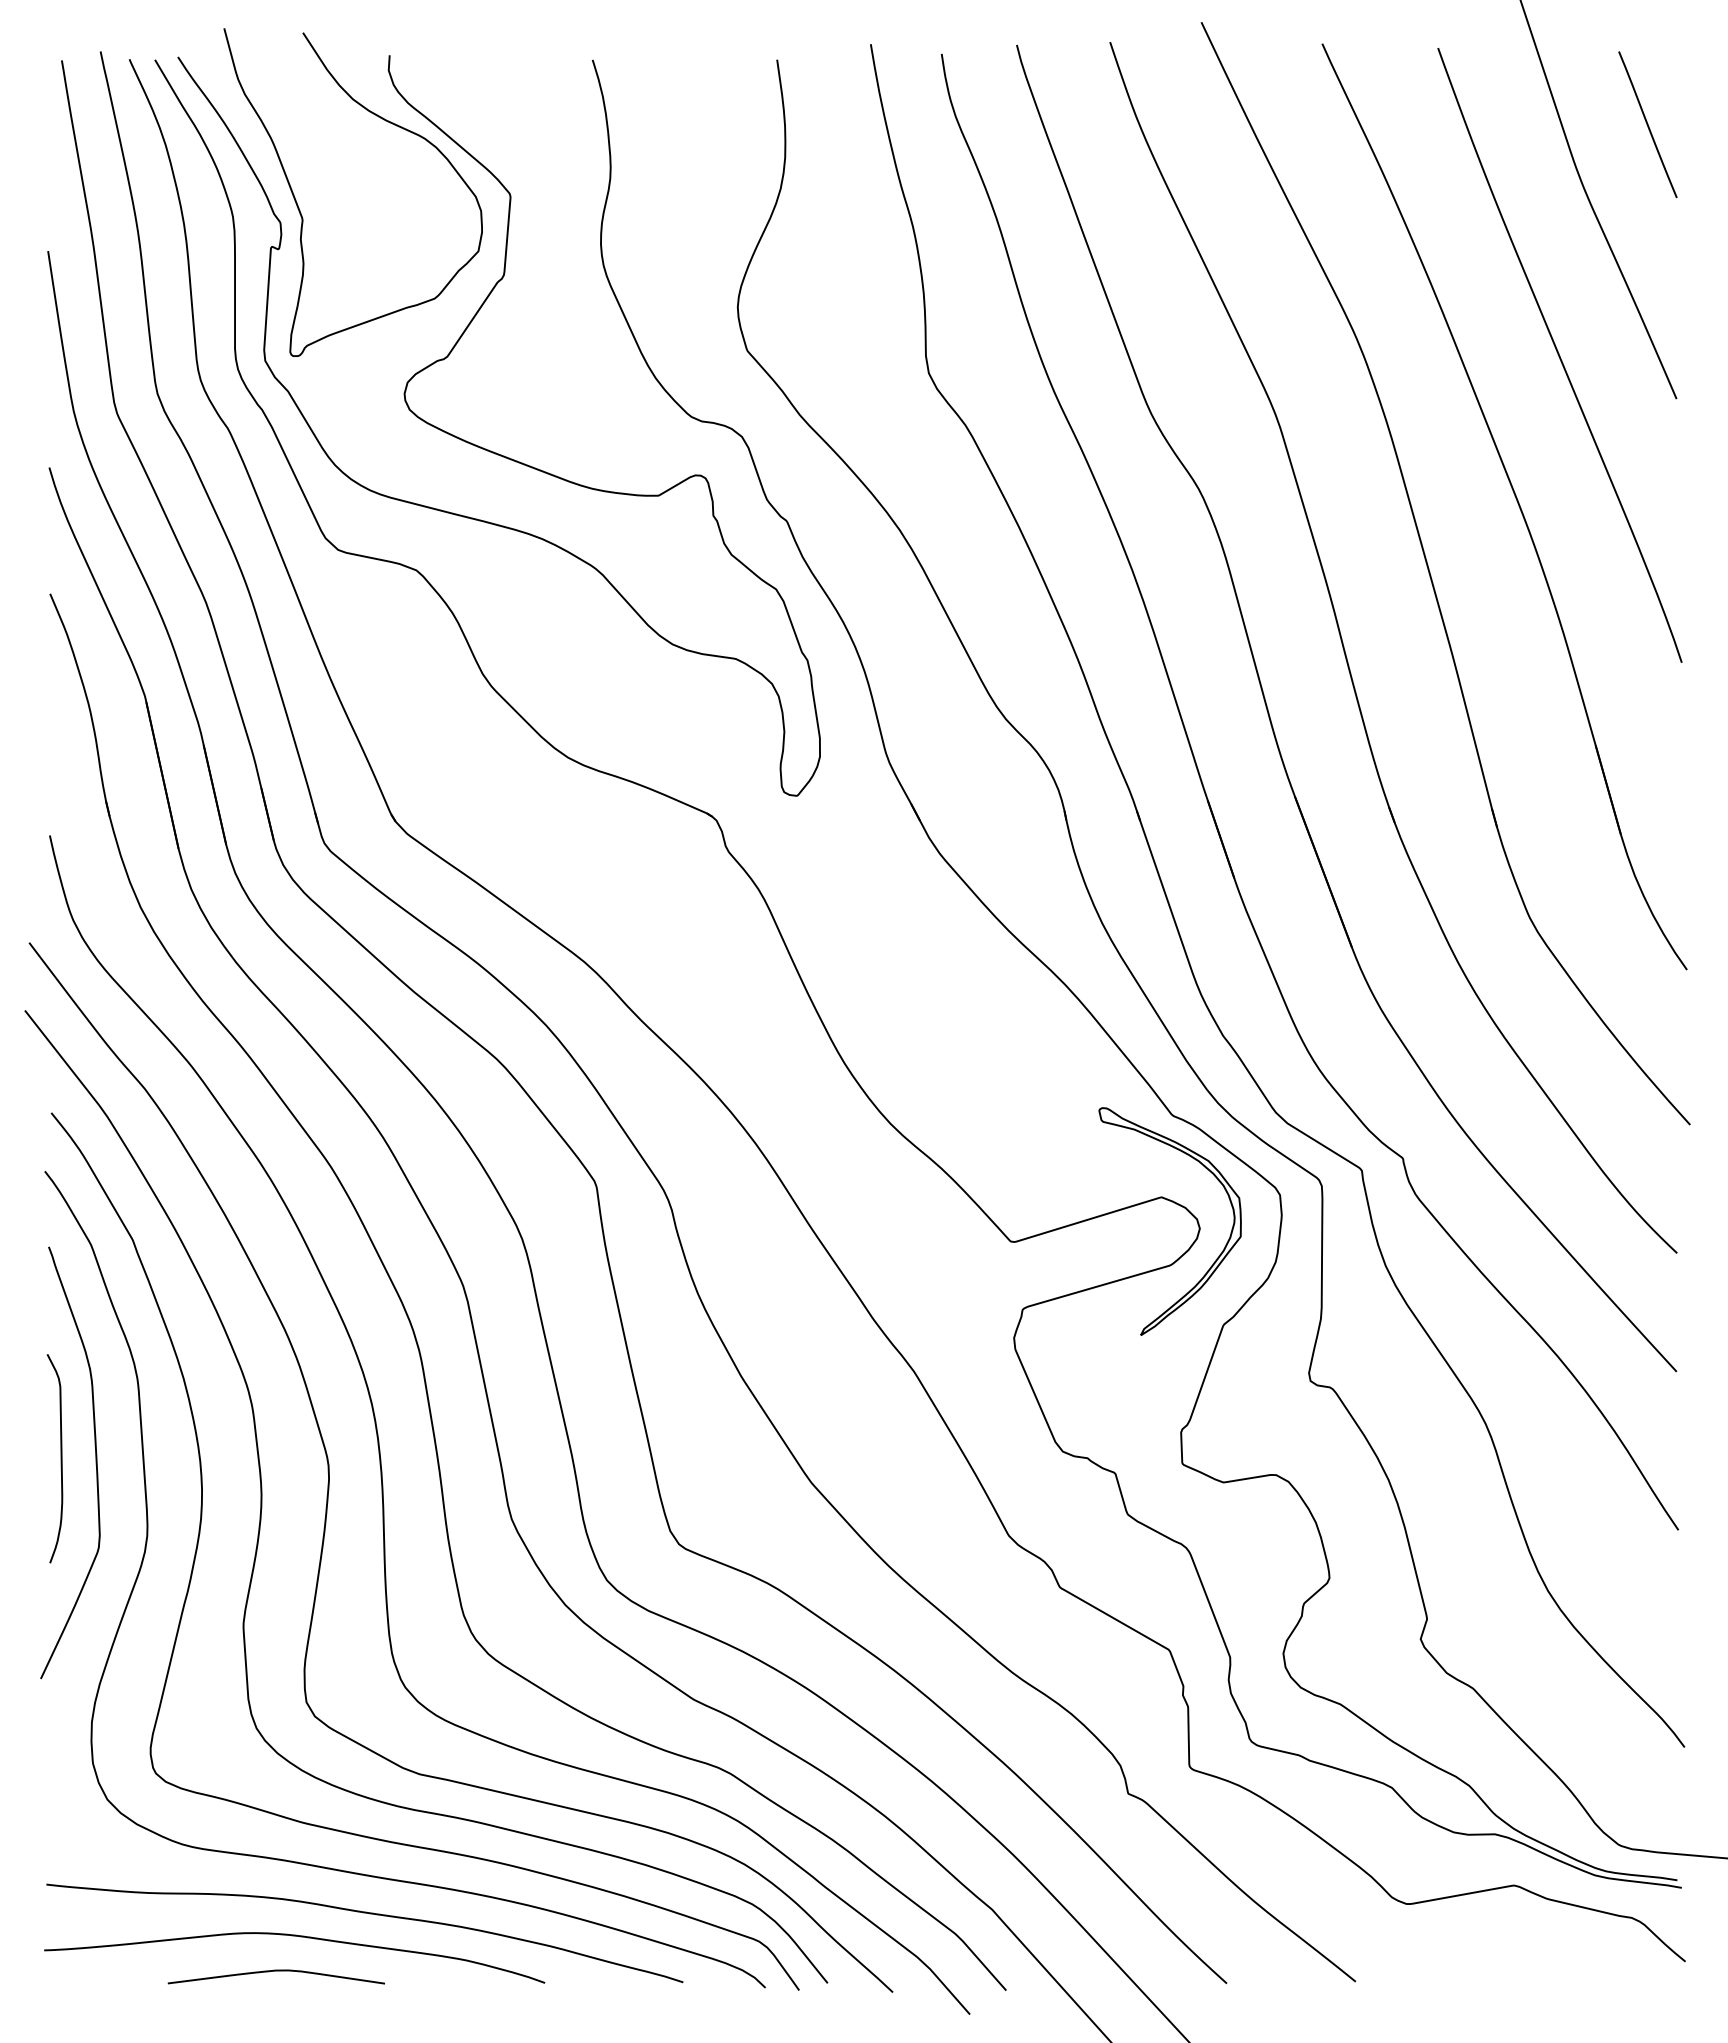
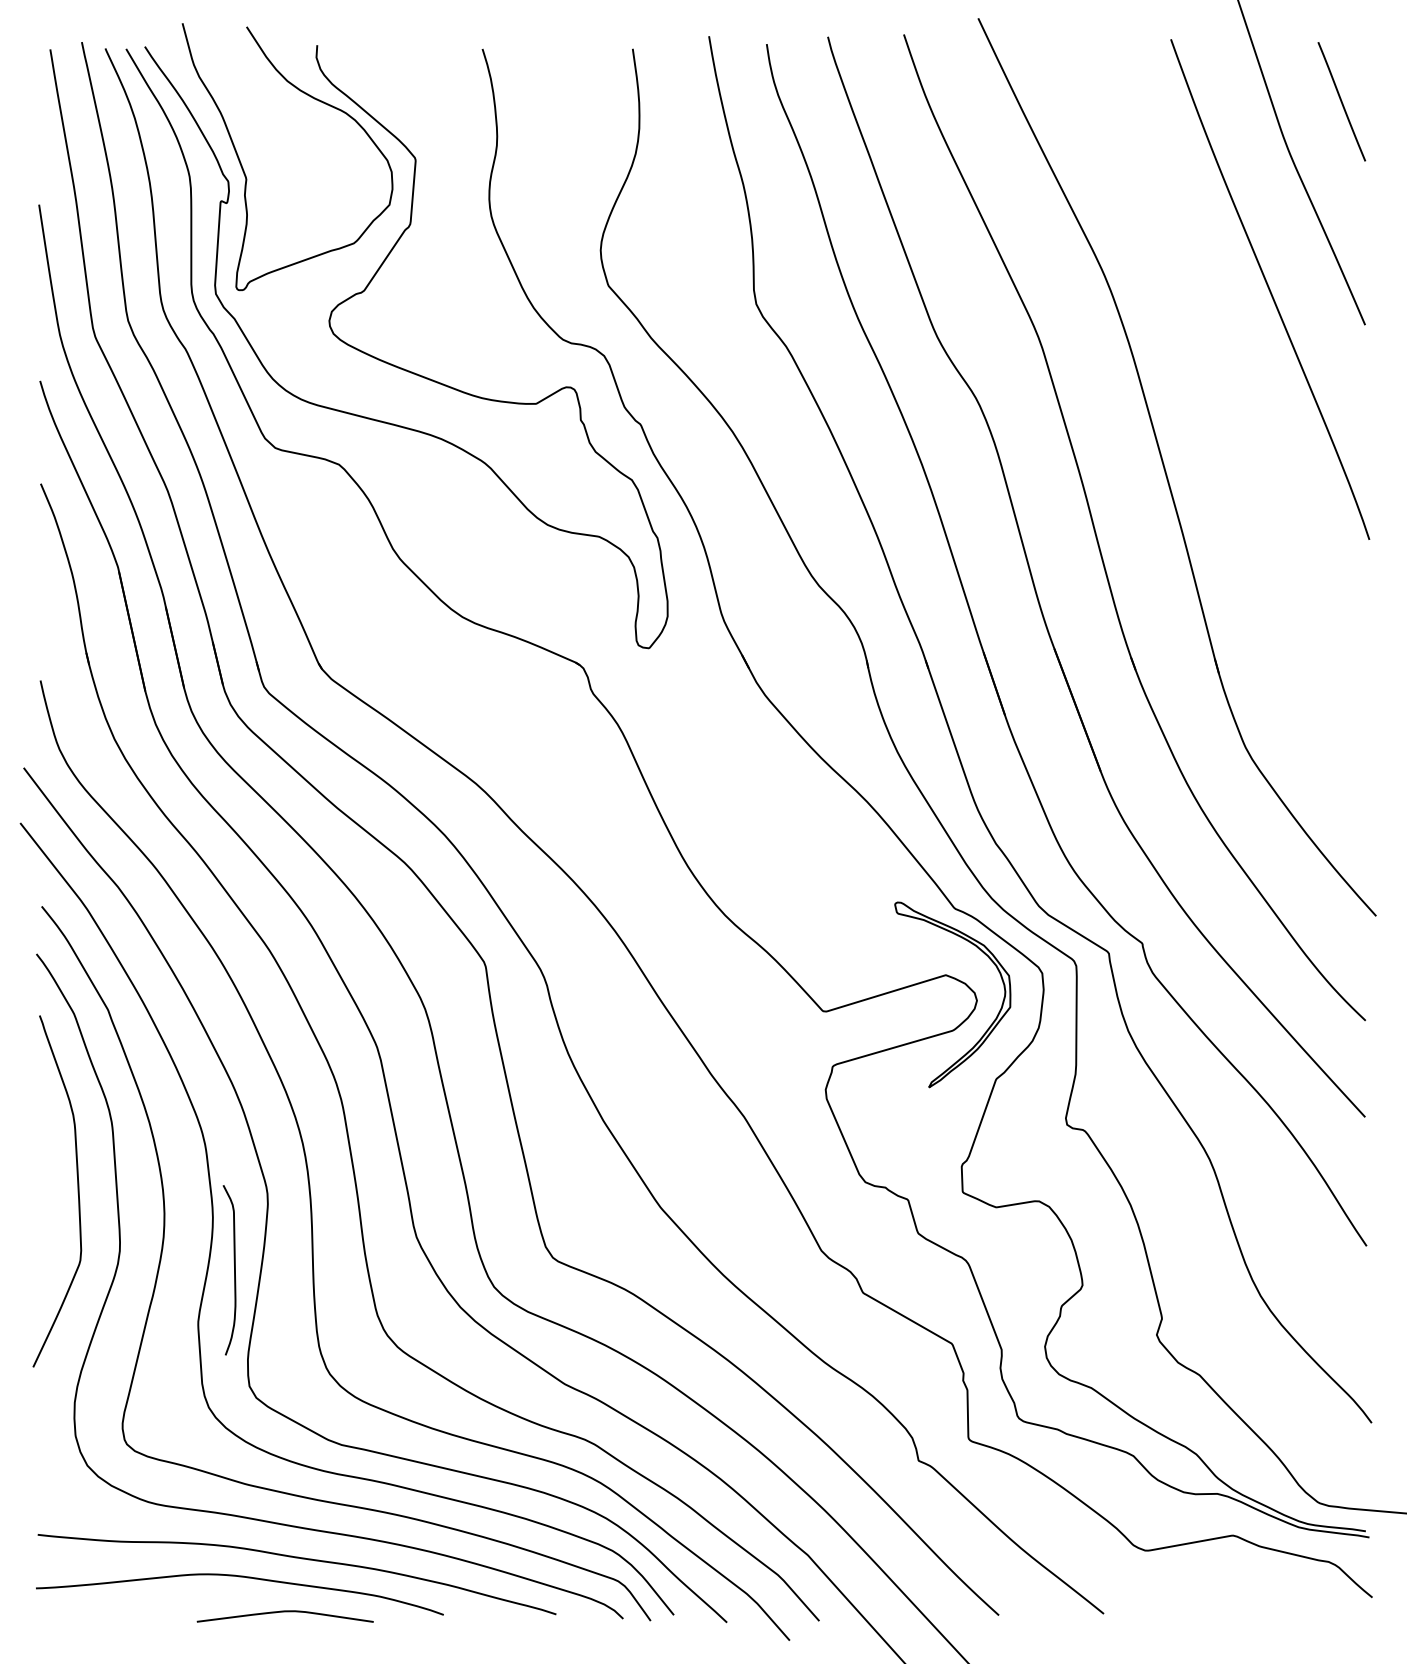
part: (1516, 501) -> (1234, 408), removed
curve: (60, 1458) -> (234, 1270), moved
curve: (275, 1971) -> (284, 1612), moved

